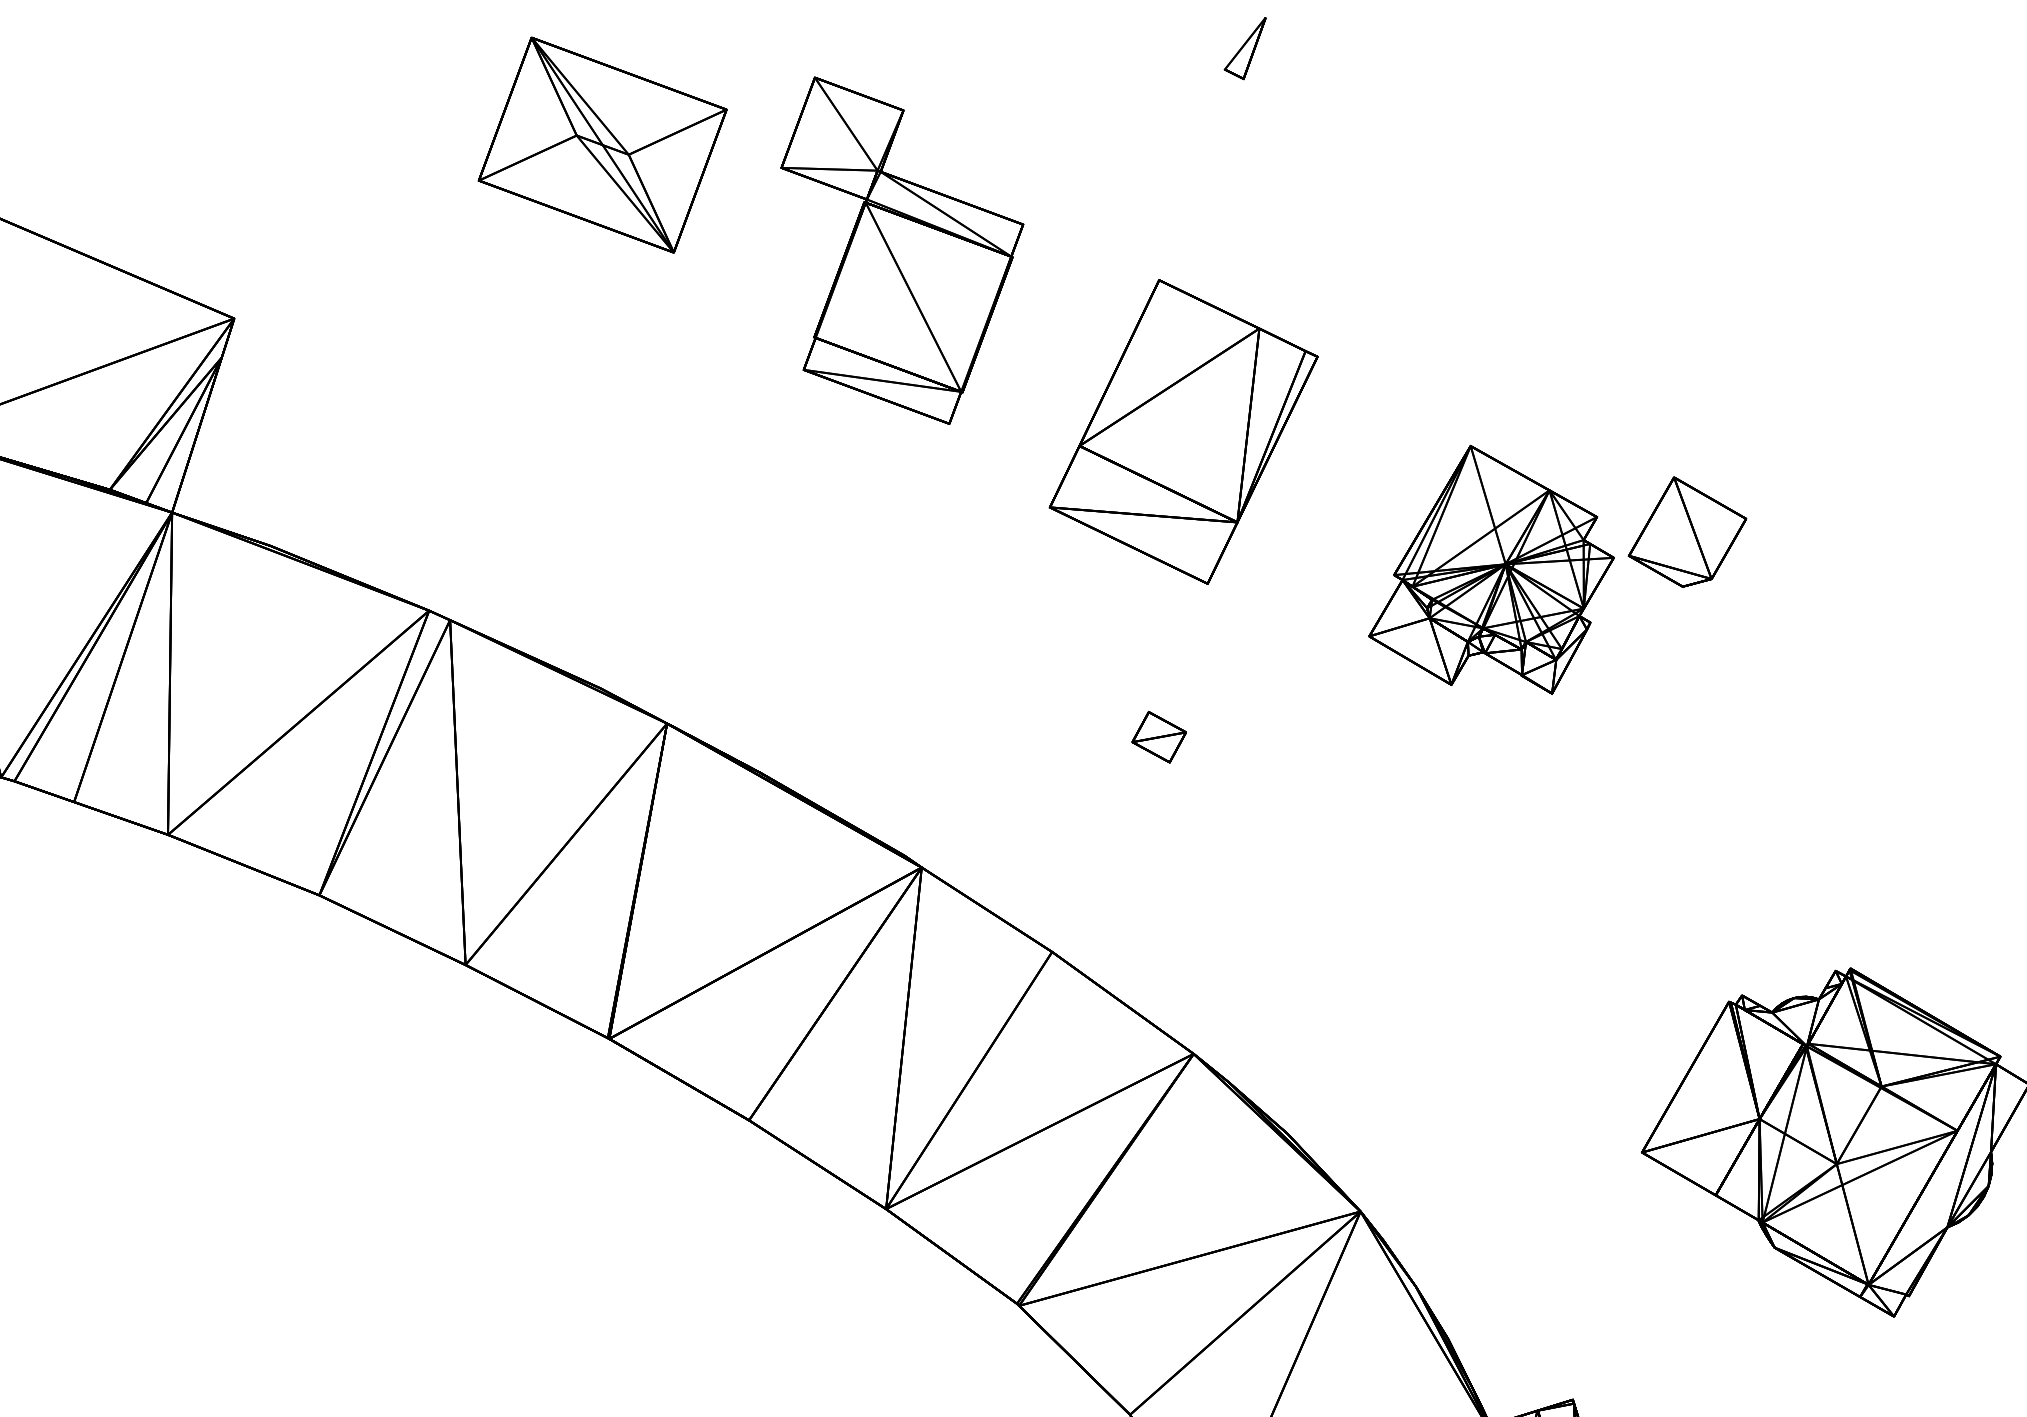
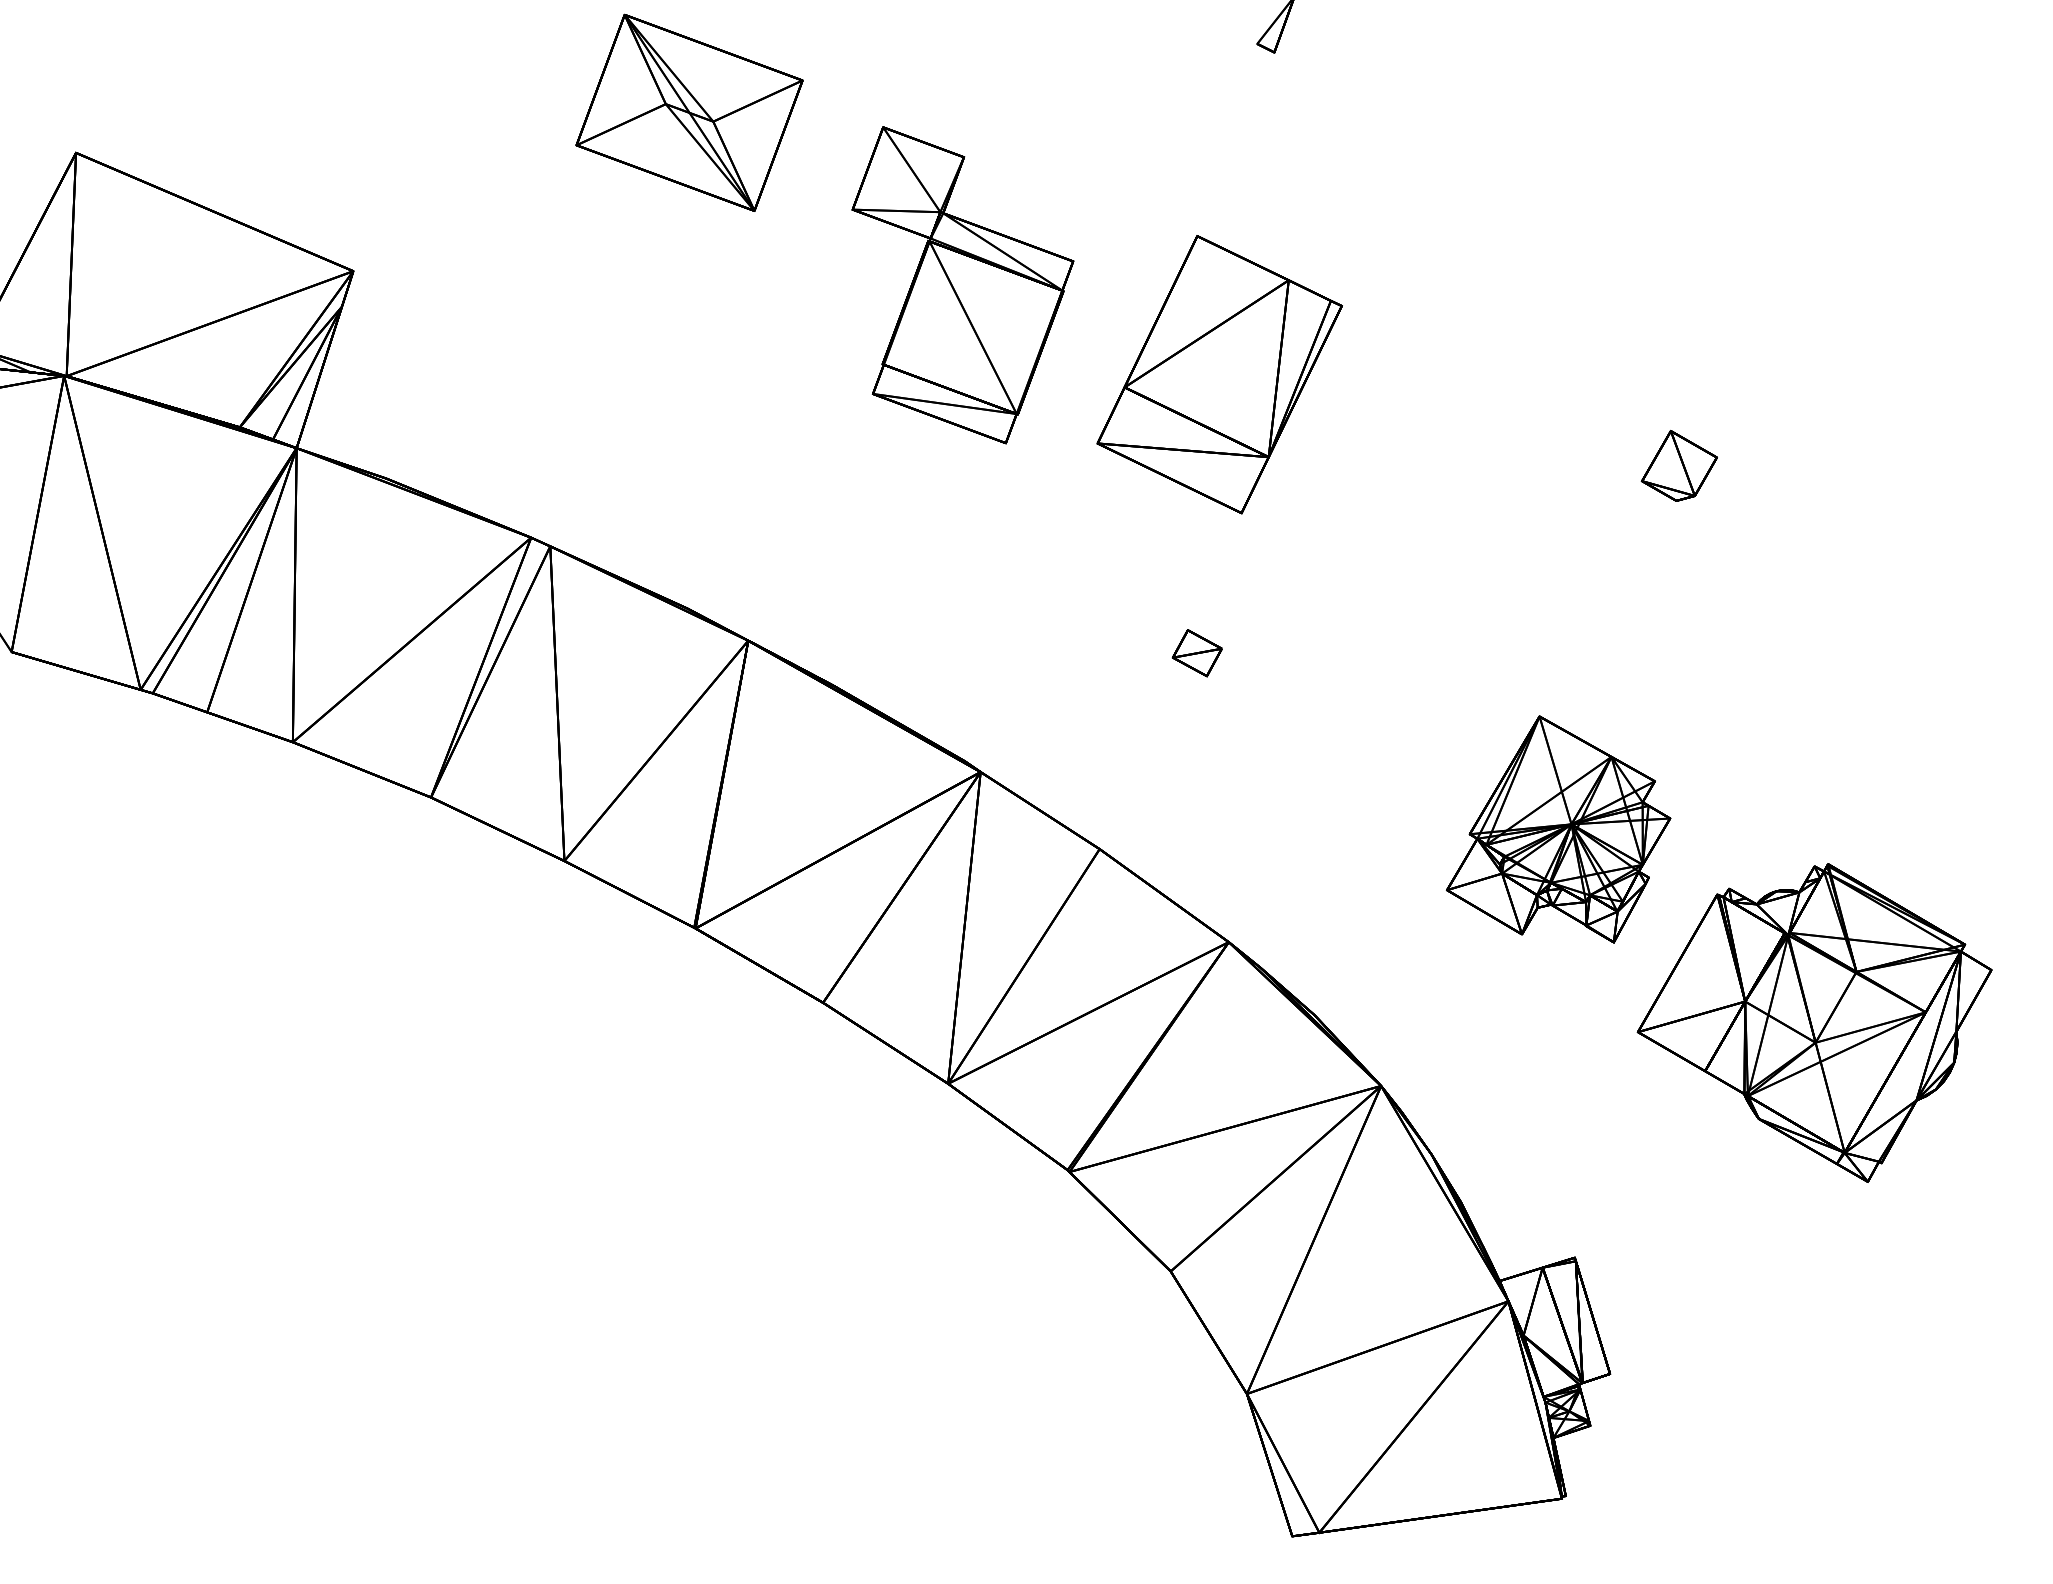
part: (901, 251) -> (962, 285), moved
part: (1687, 531) -> (1679, 465), size x0.7
part: (1491, 569) -> (1558, 829), moved

